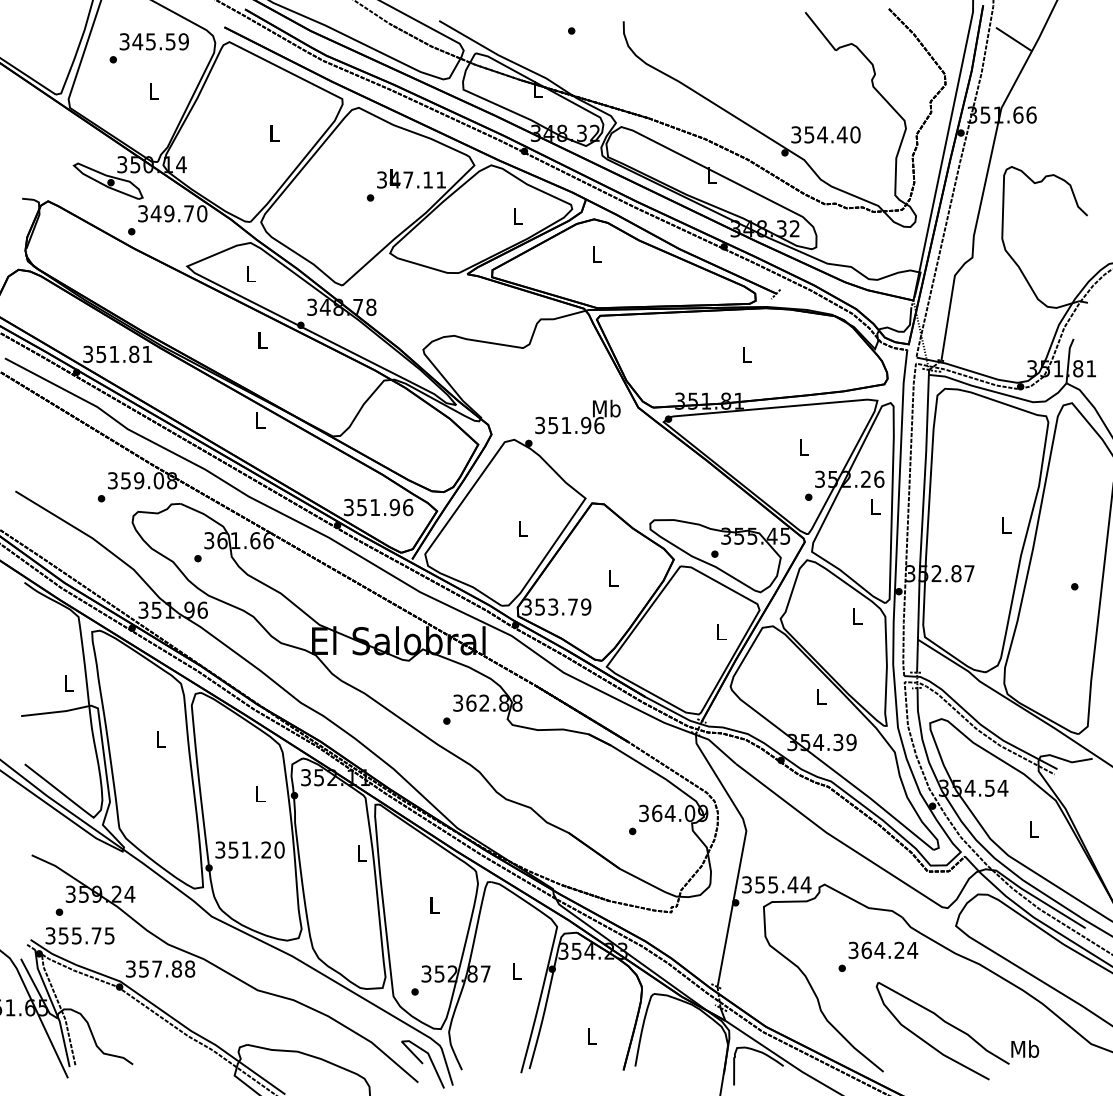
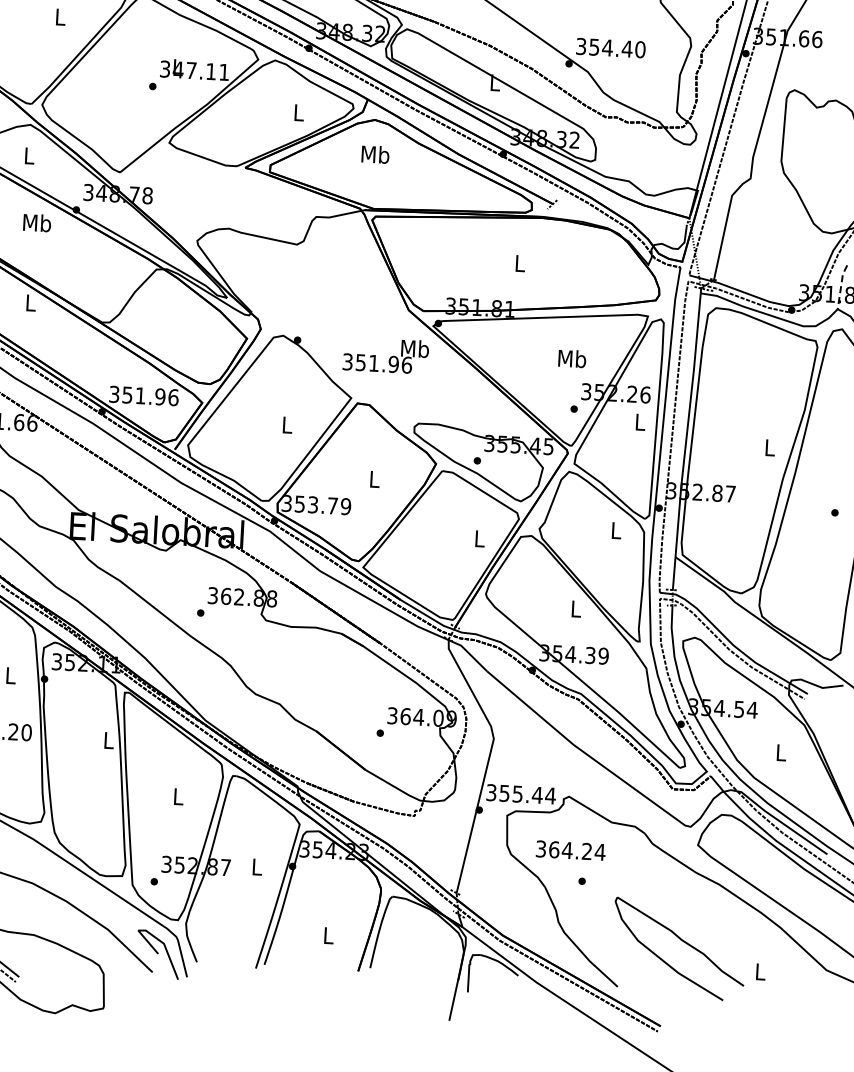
text: (596, 253) -> (375, 154), L -> Mb
text: (262, 340) -> (37, 222), L -> Mb
line: (1068, 360) -> (840, 286), solid -> dashed
text: (577, 416) -> (385, 355), moved
text: (804, 446) -> (572, 358), L -> Mb
text: (883, 950) -> (571, 850), moved
text: (1025, 1048) -> (760, 971), Mb -> L

